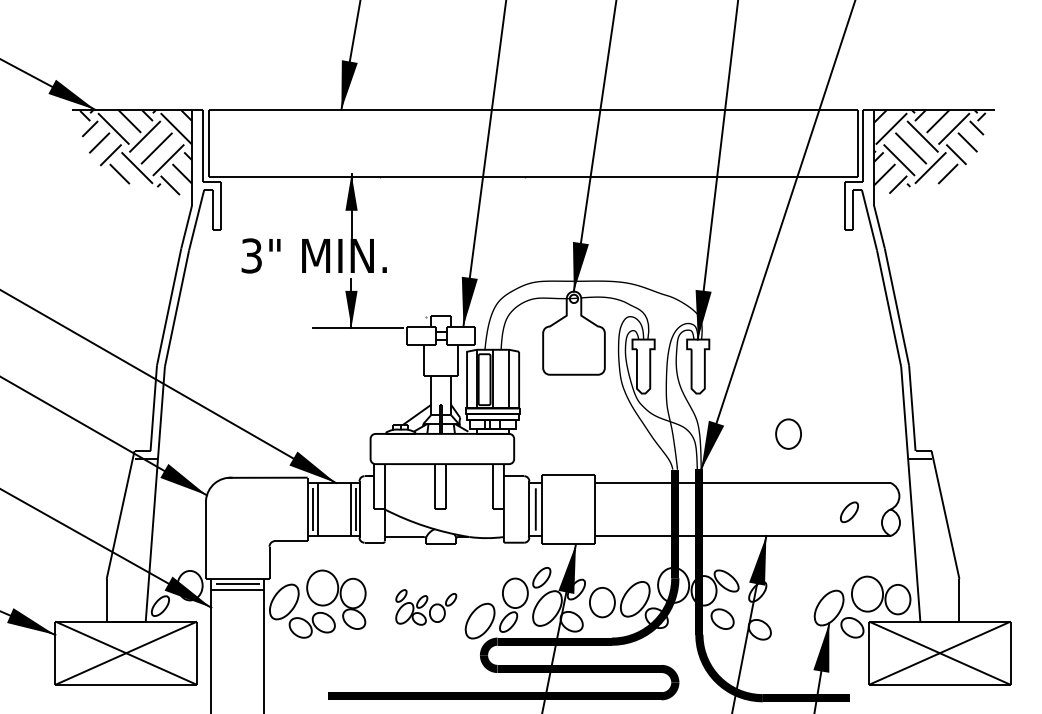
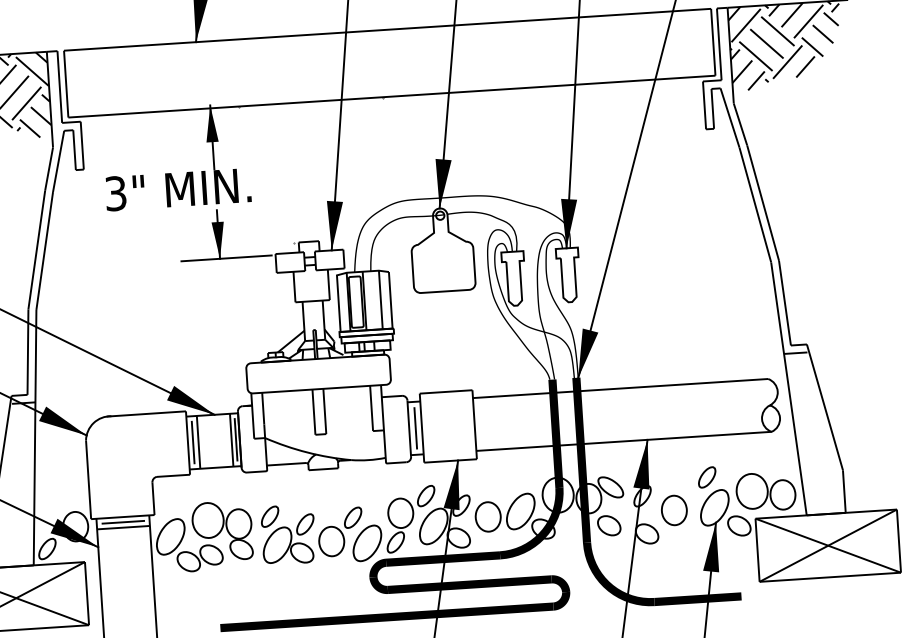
part: (788, 433) -> (674, 509), moved
part: (849, 512) -> (707, 477), moved
part: (426, 607) -> (312, 533), size x1.67

